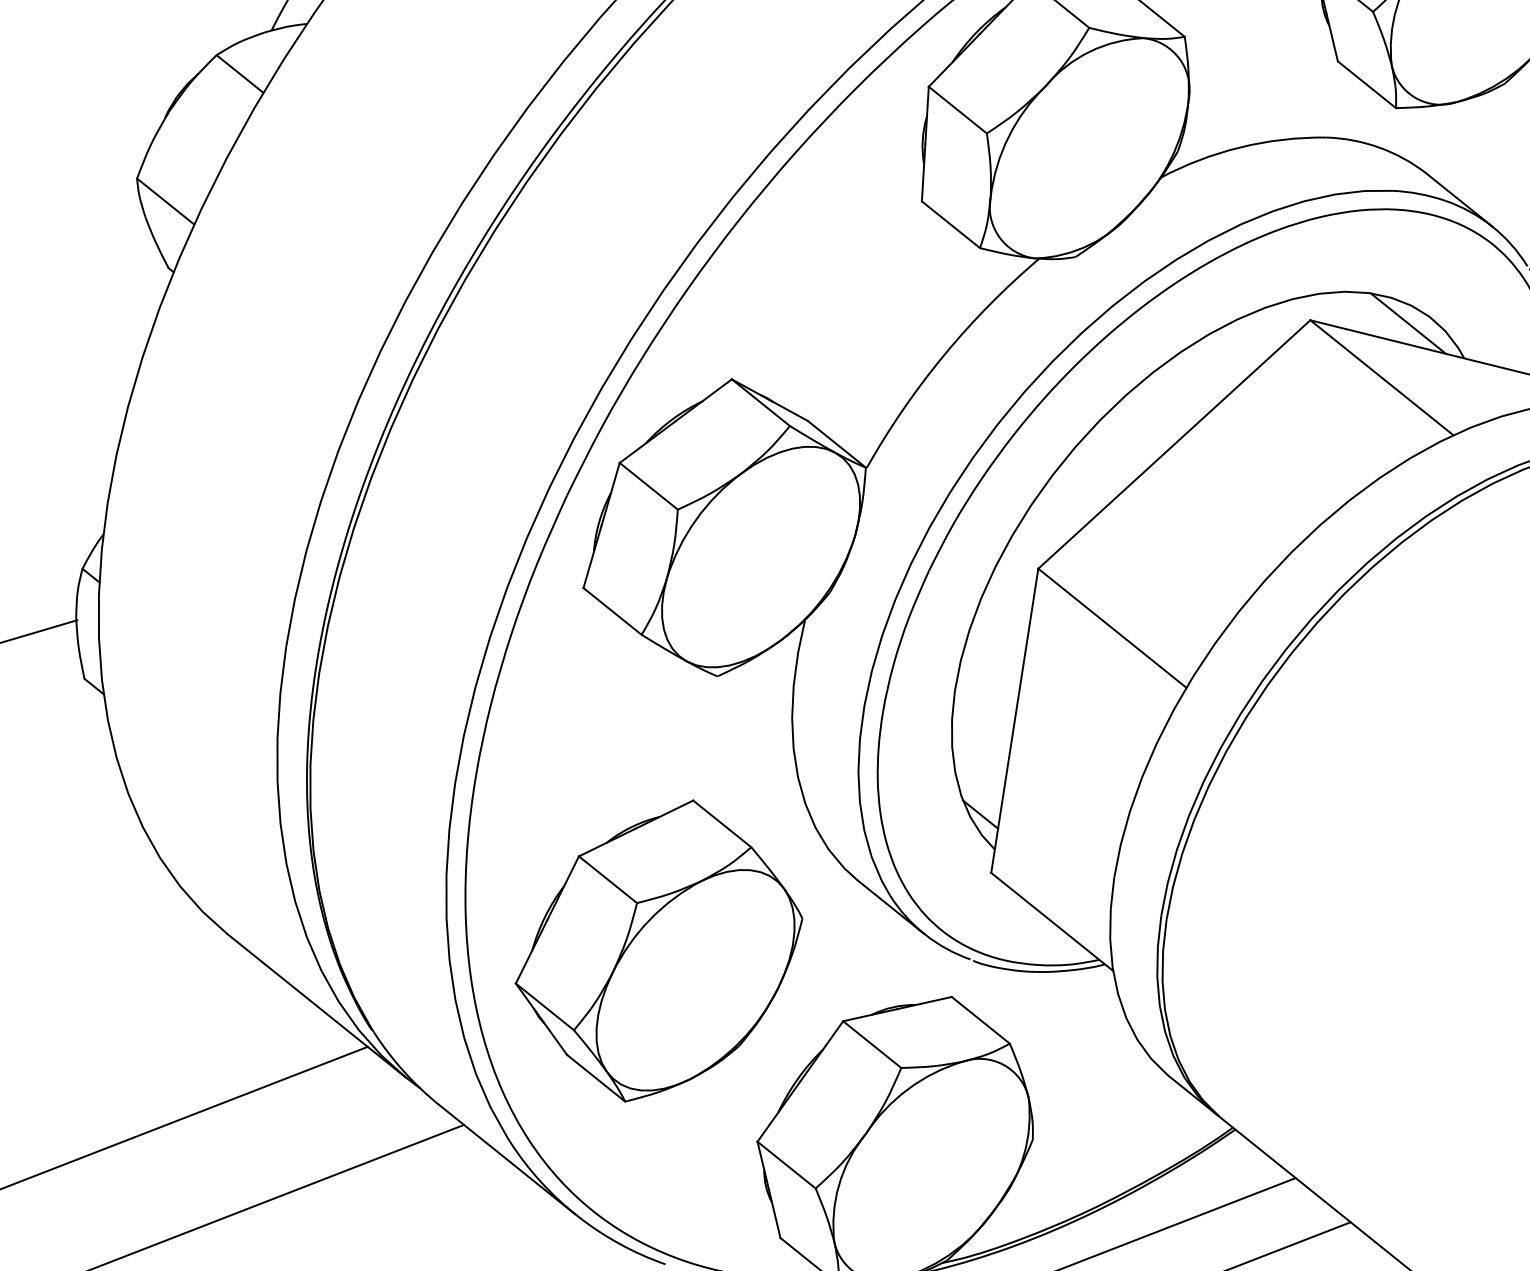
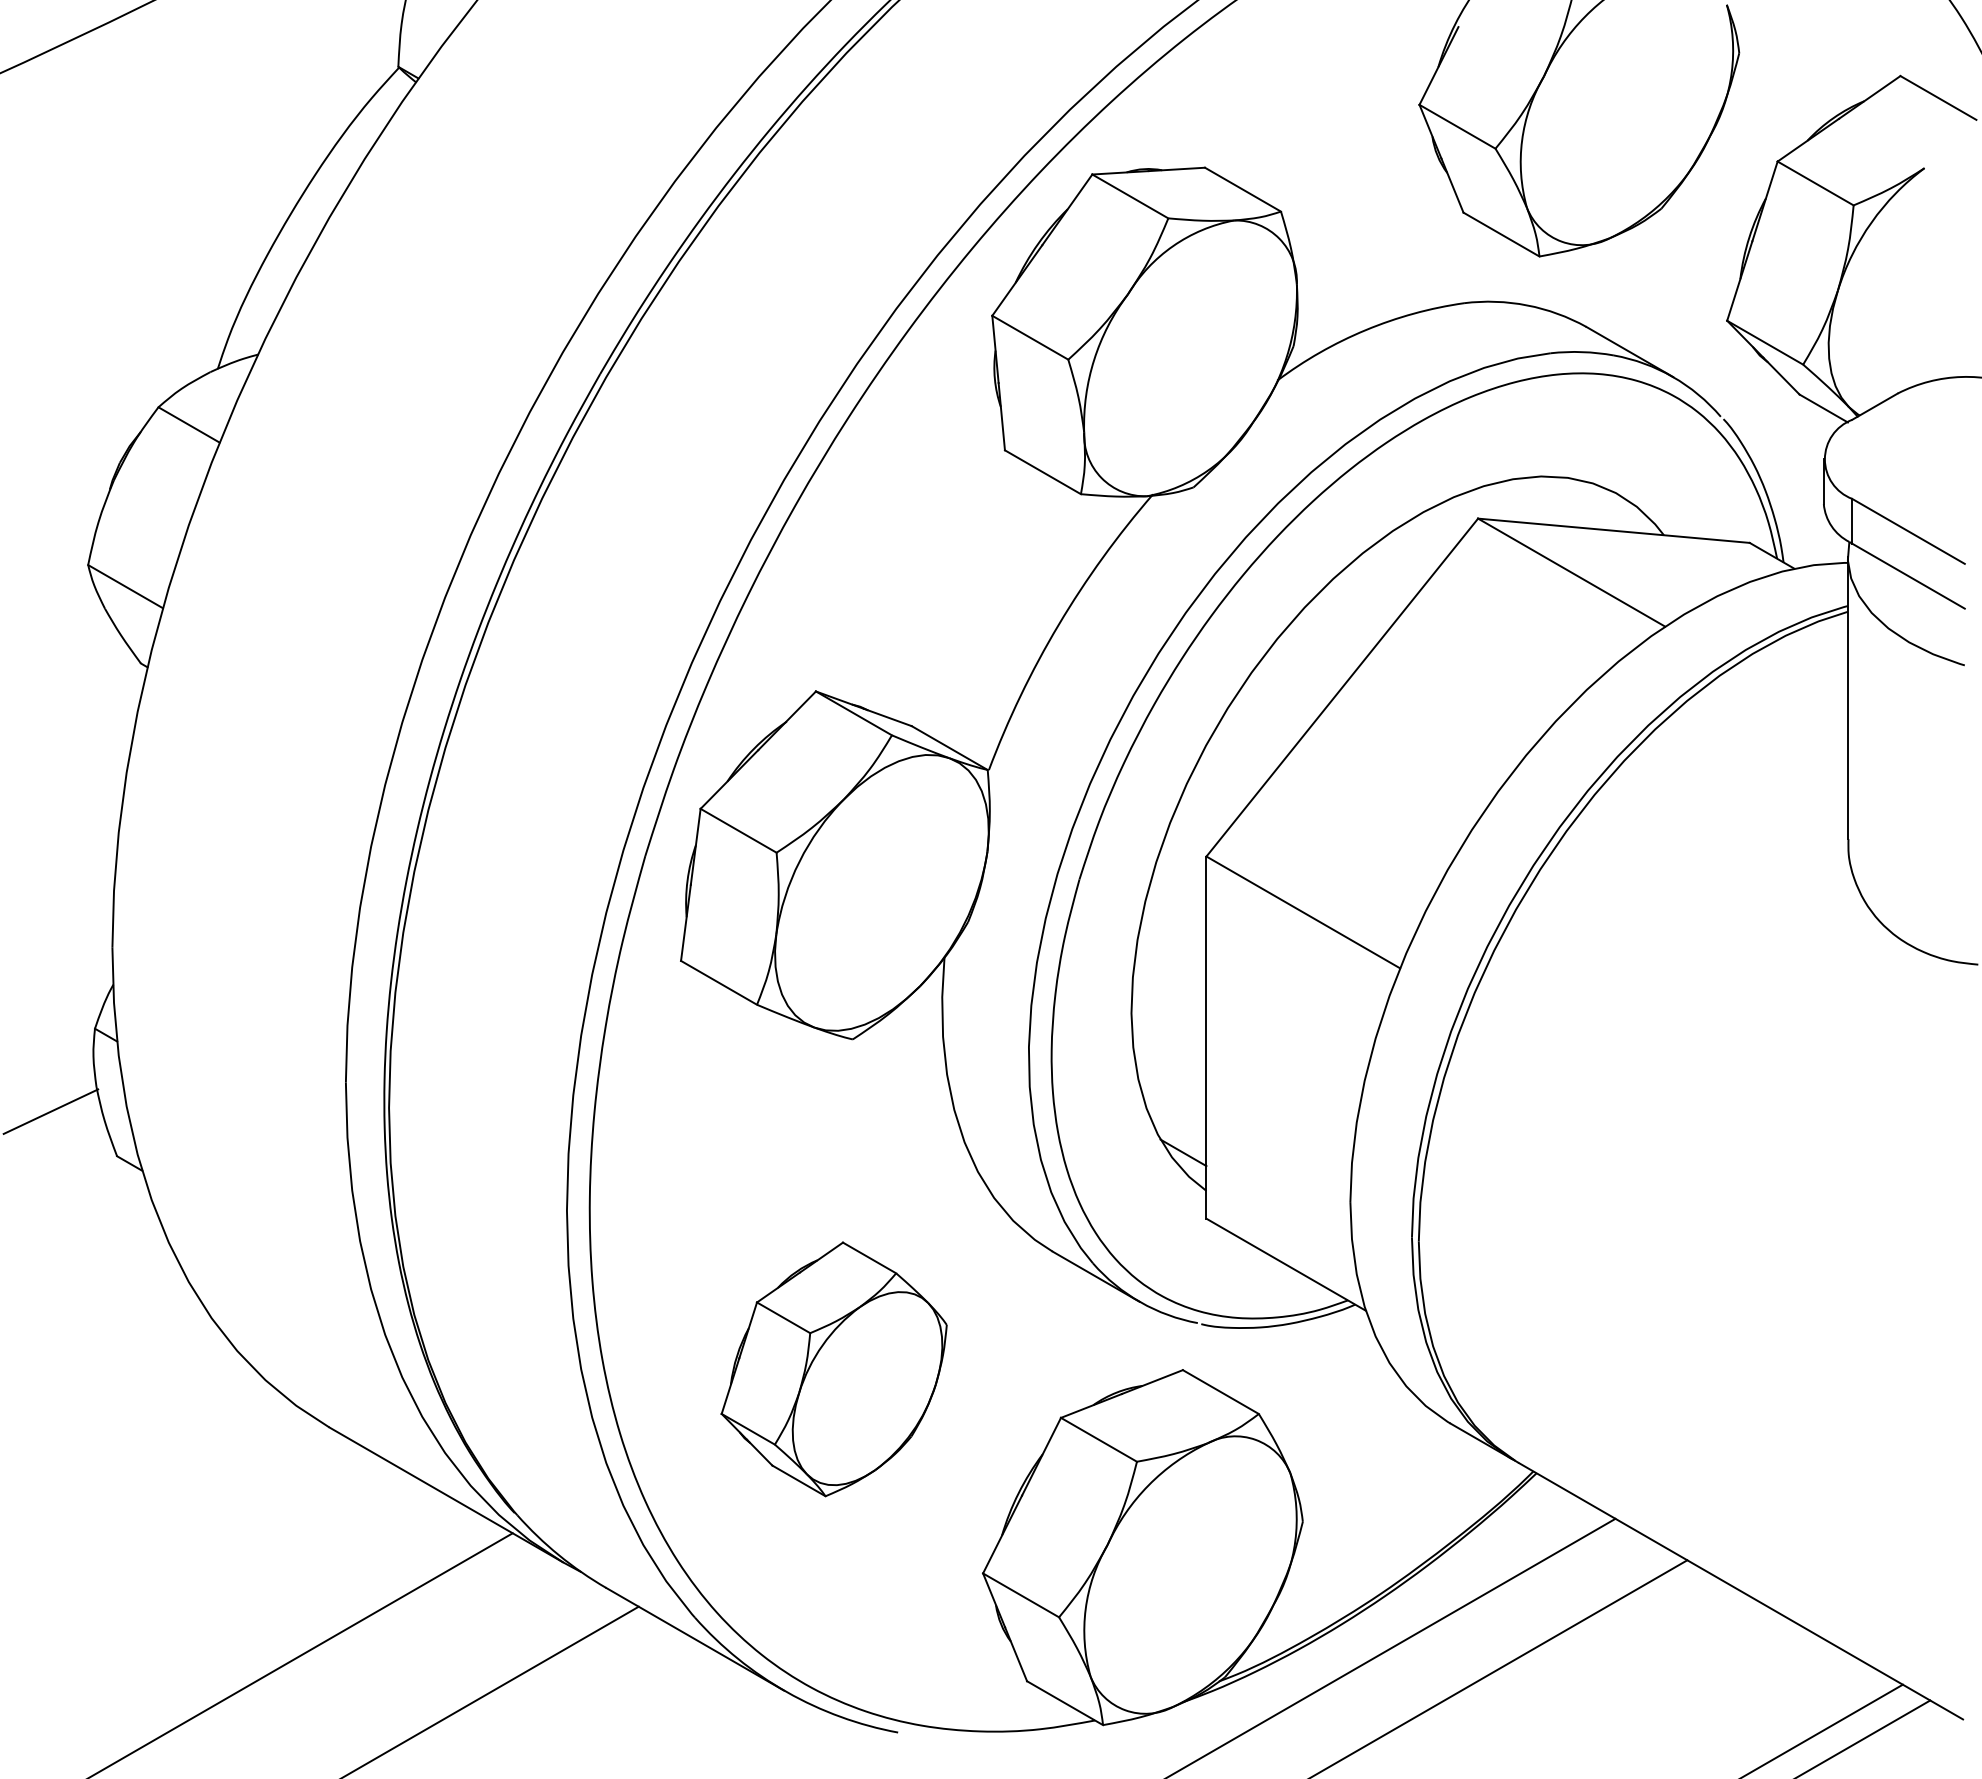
line: (1408, 323) -> (1592, 504), removed
part: (658, 951) -> (833, 1369), size x0.7

